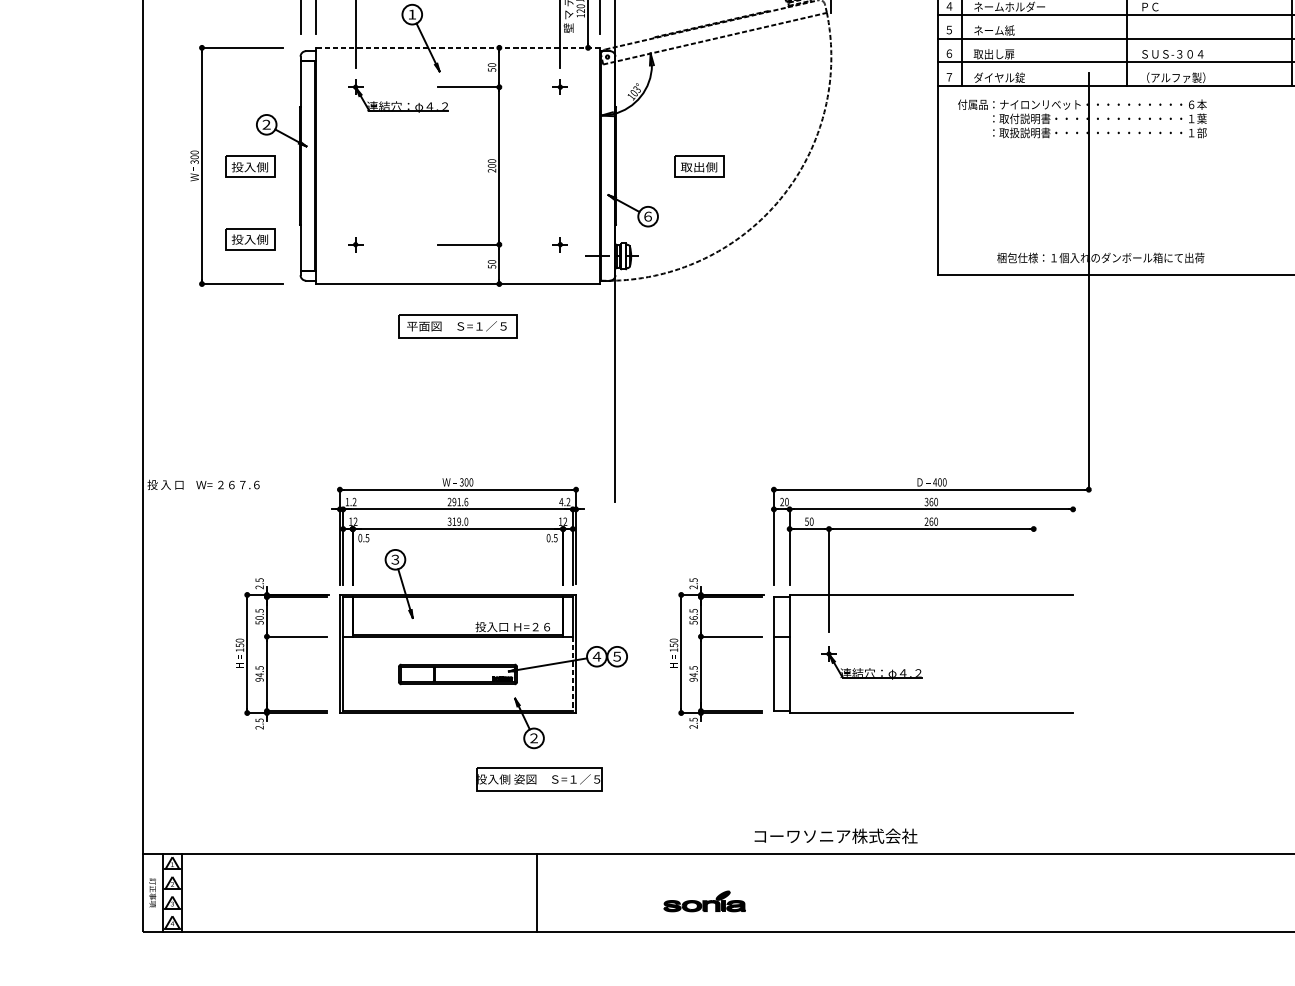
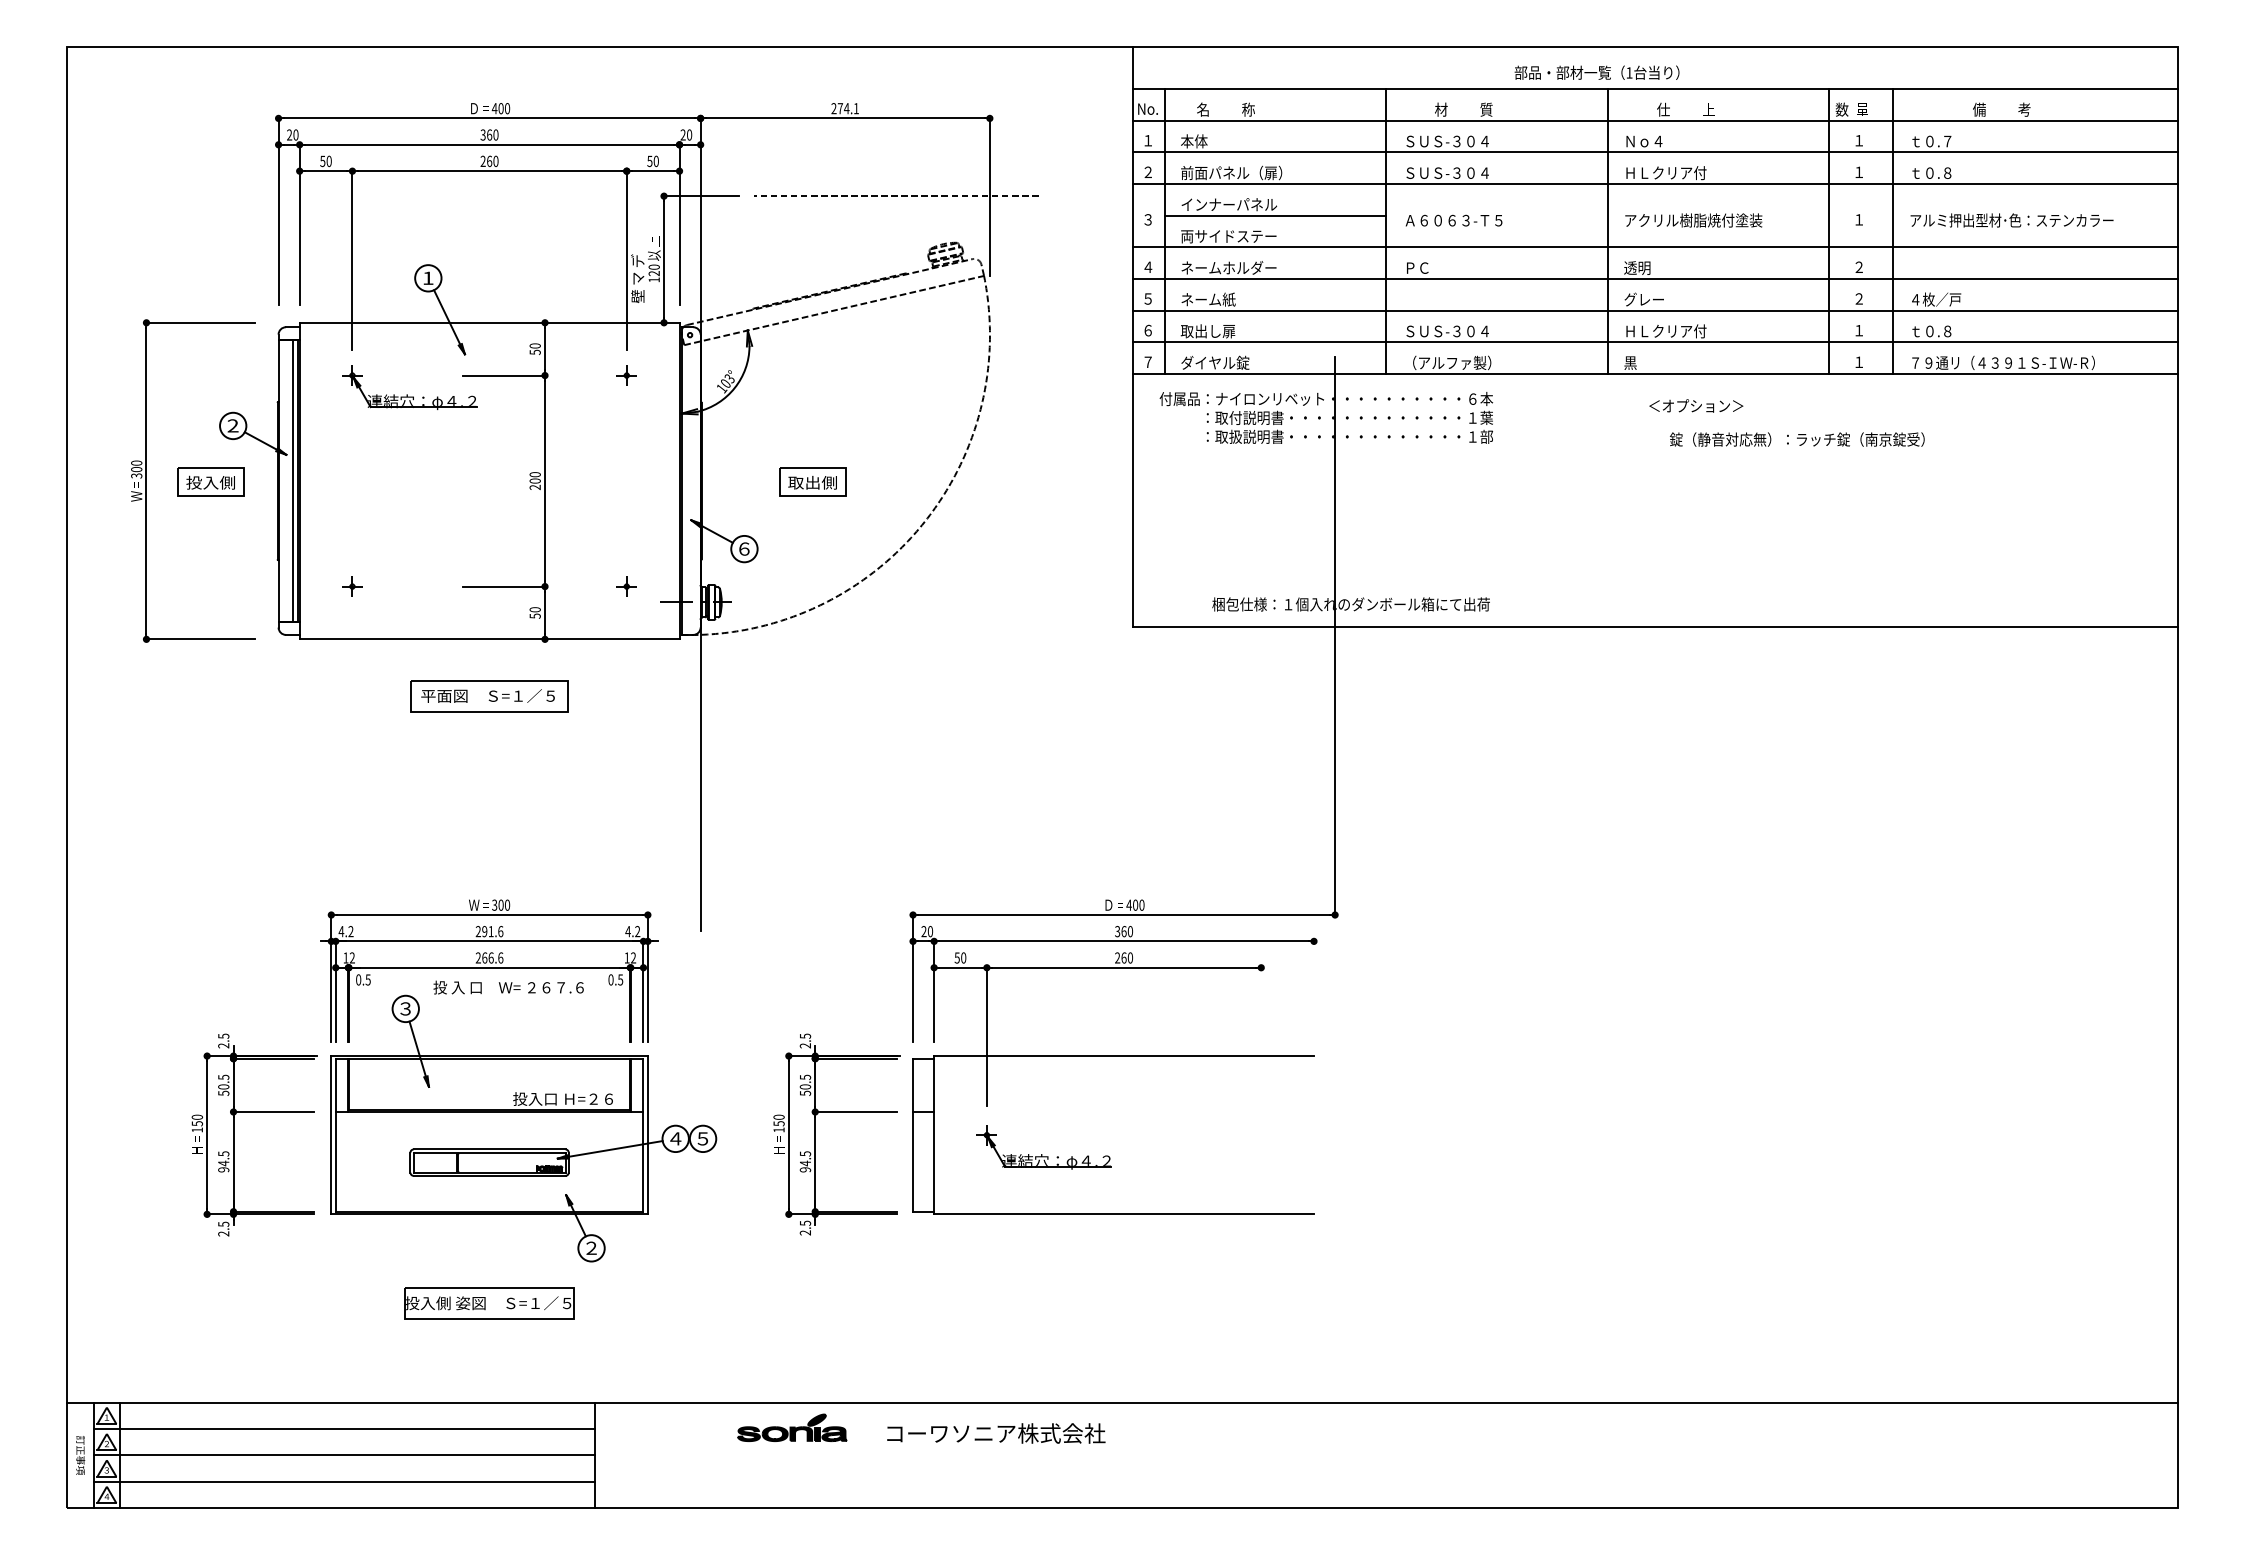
line: (457, 47) -> (489, 322), dashed -> solid
line: (311, 165) -> (293, 480), added
part: (249, 238) -> (210, 578), removed
text: (203, 484) -> (508, 987), moved
text: (347, 501) -> (341, 931), 1.2 -> 4.2
text: (457, 521) -> (489, 957), 319.0 -> 266.6
text: (692, 617) -> (804, 1086), 56.5 -> 50.5
line: (572, 673) -> (643, 1161), dashed -> solid
part: (539, 779) -> (489, 1303), moved
text: (836, 836) -> (996, 1433), moved
line: (349, 873) -> (343, 1429), added
line: (349, 892) -> (343, 1455), added
part: (704, 901) -> (792, 1427), moved
line: (349, 912) -> (343, 1481), added

